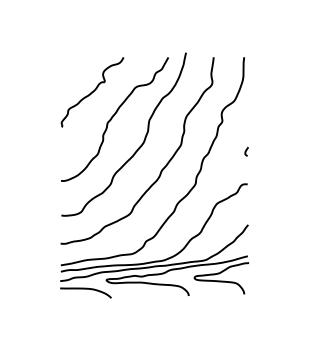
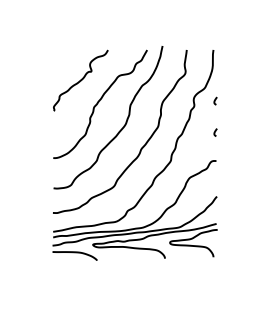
curve: (246, 115) -> (215, 100), added

